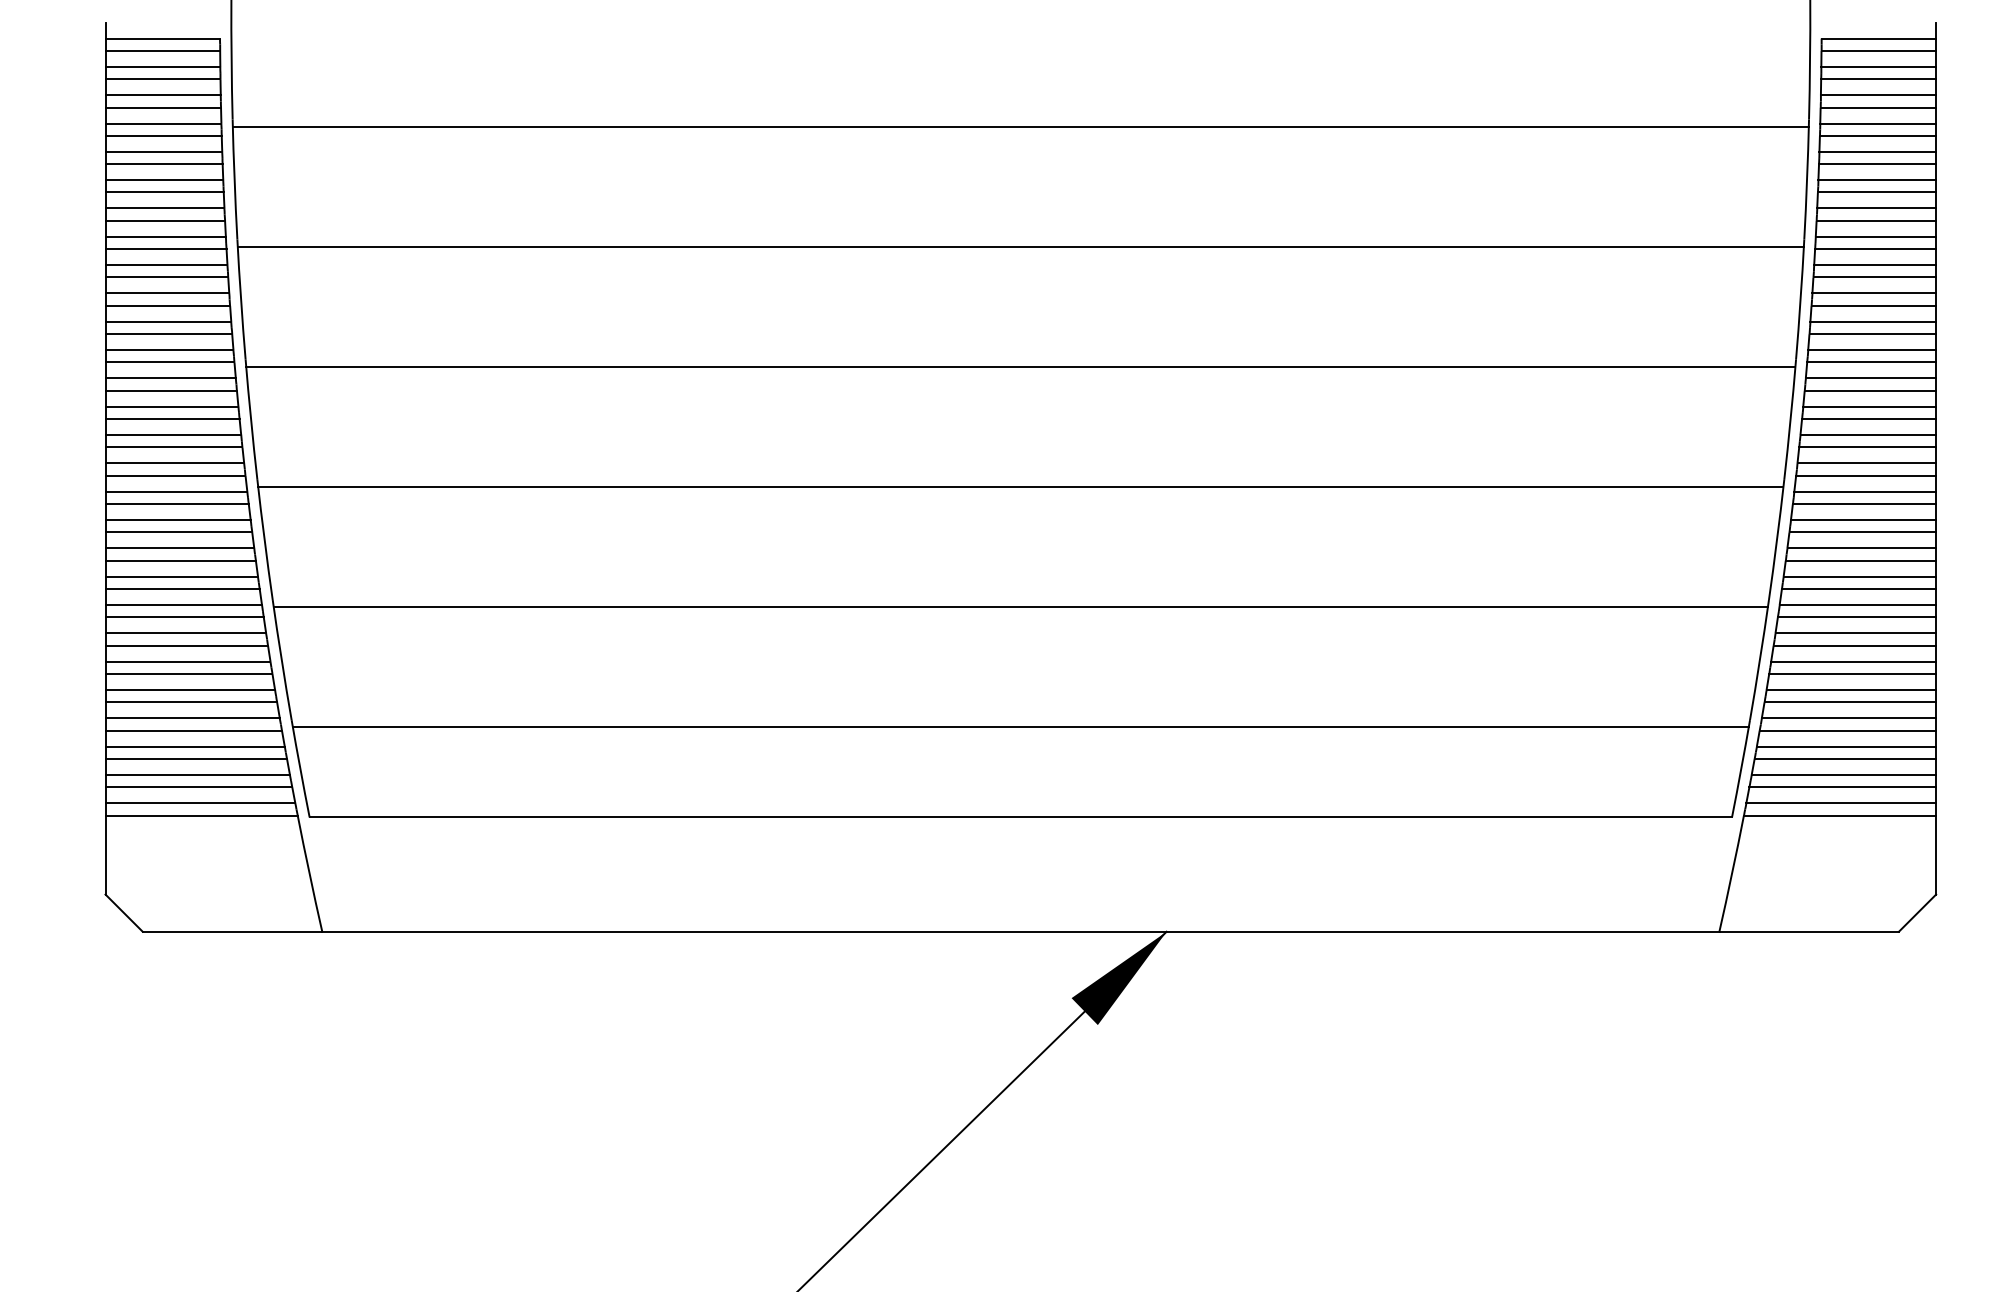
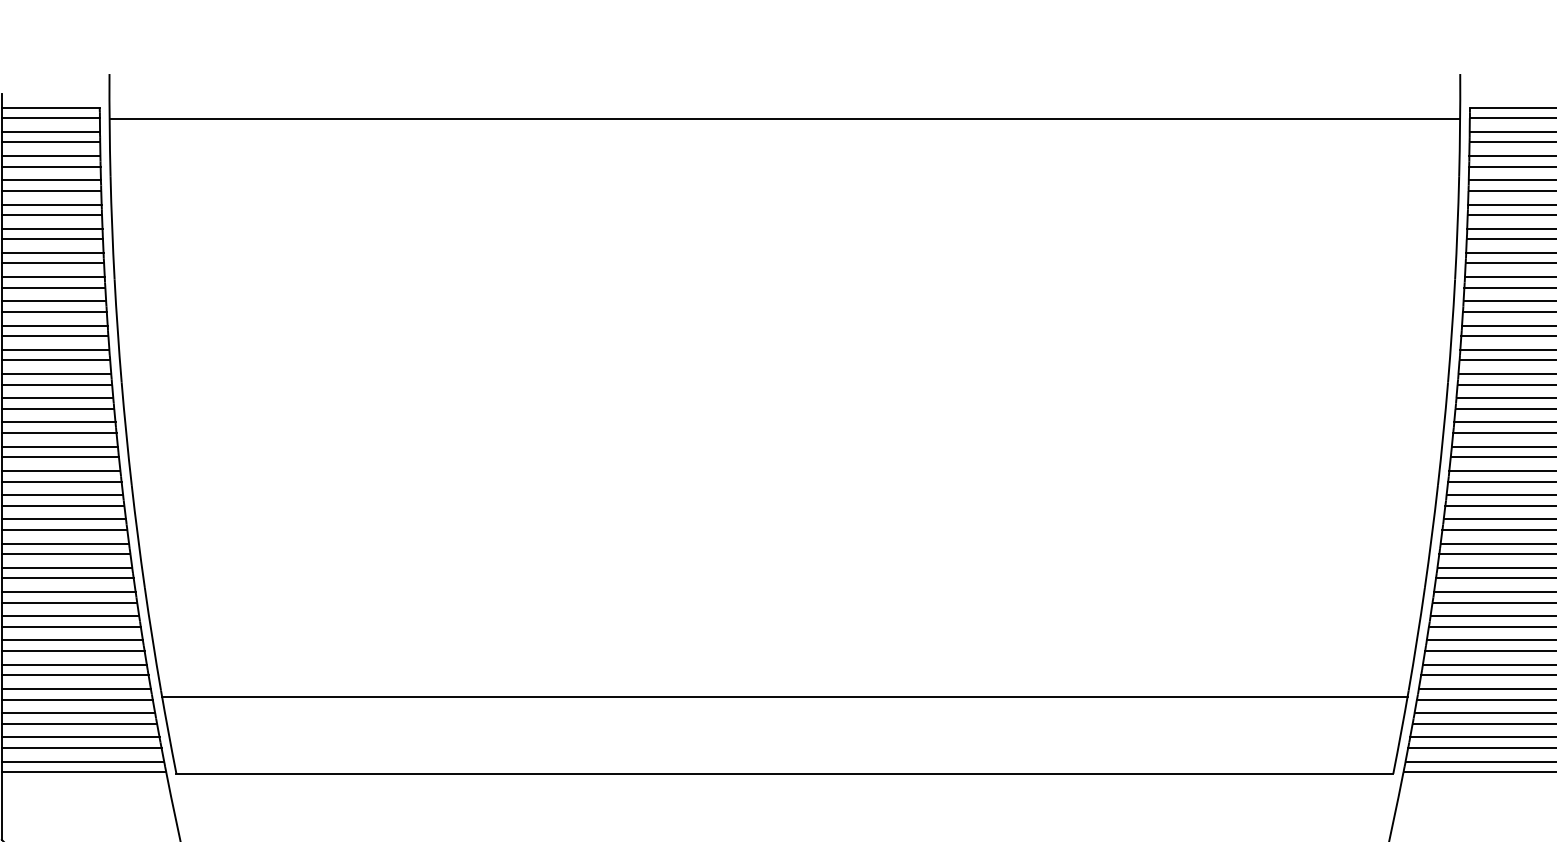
line: (1020, 126) -> (784, 118), moved
line: (1020, 246) -> (784, 285), removed
line: (1020, 366) -> (784, 388), removed
line: (1020, 487) -> (784, 491), removed
line: (1020, 607) -> (784, 594), removed

